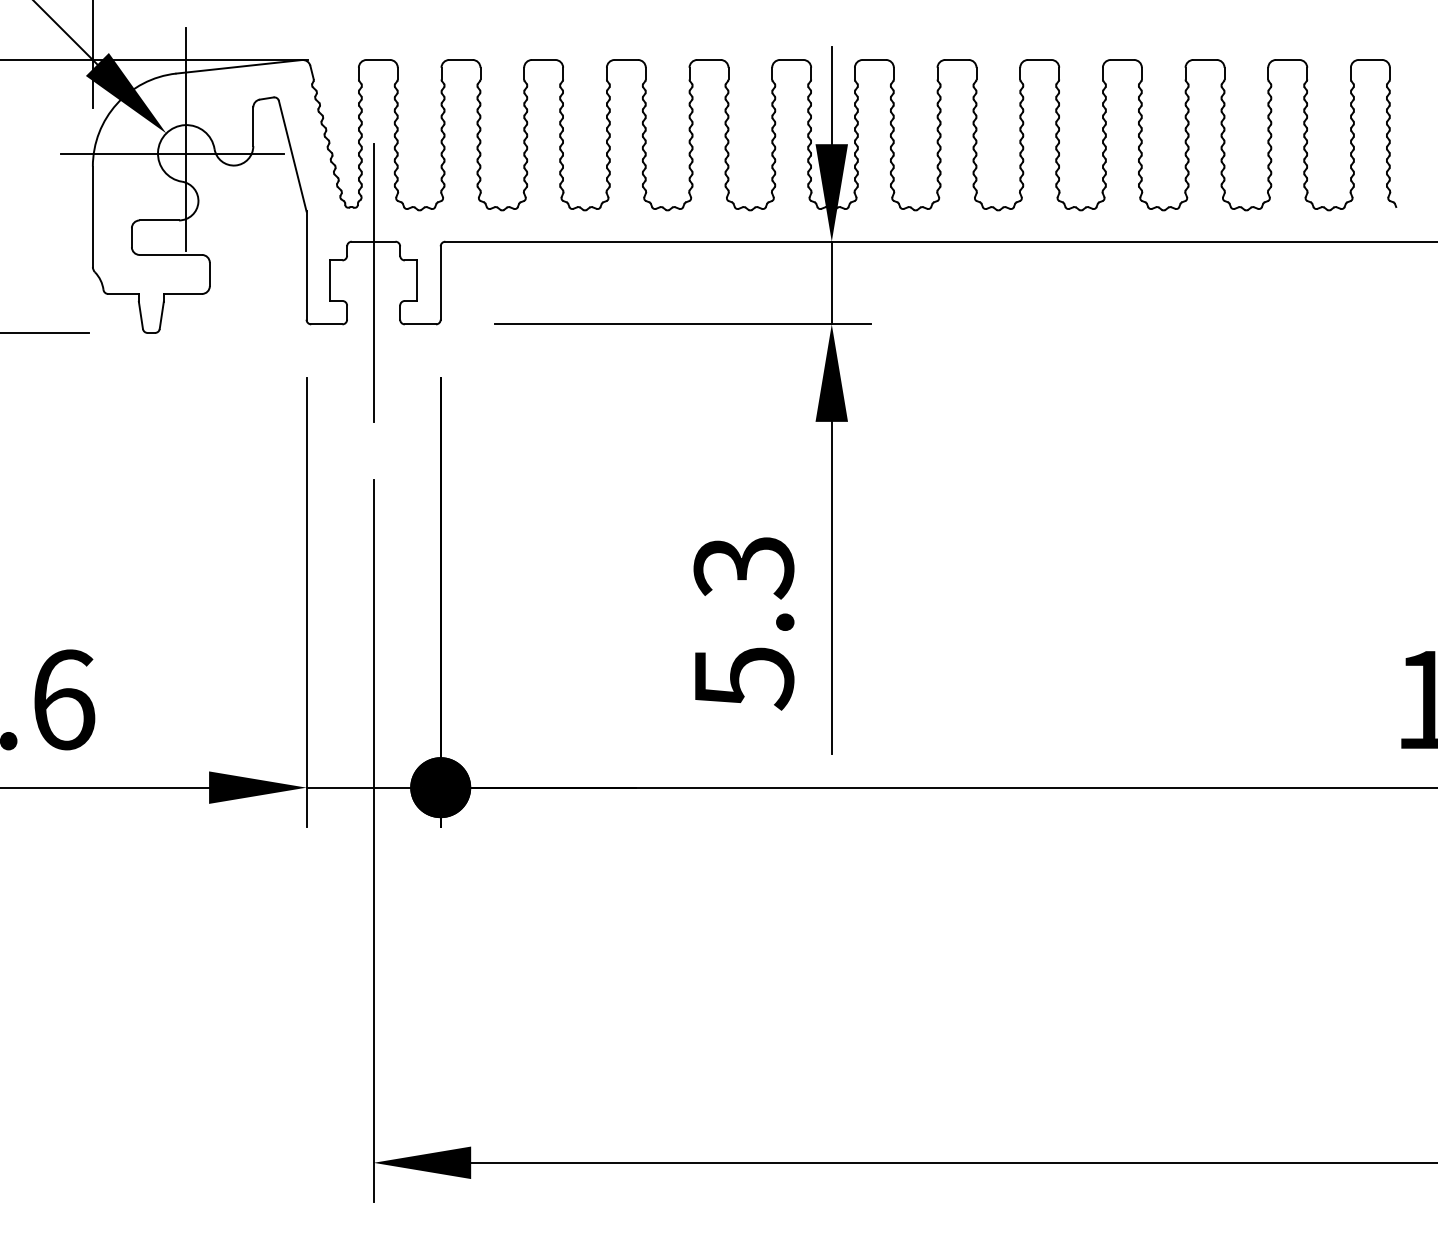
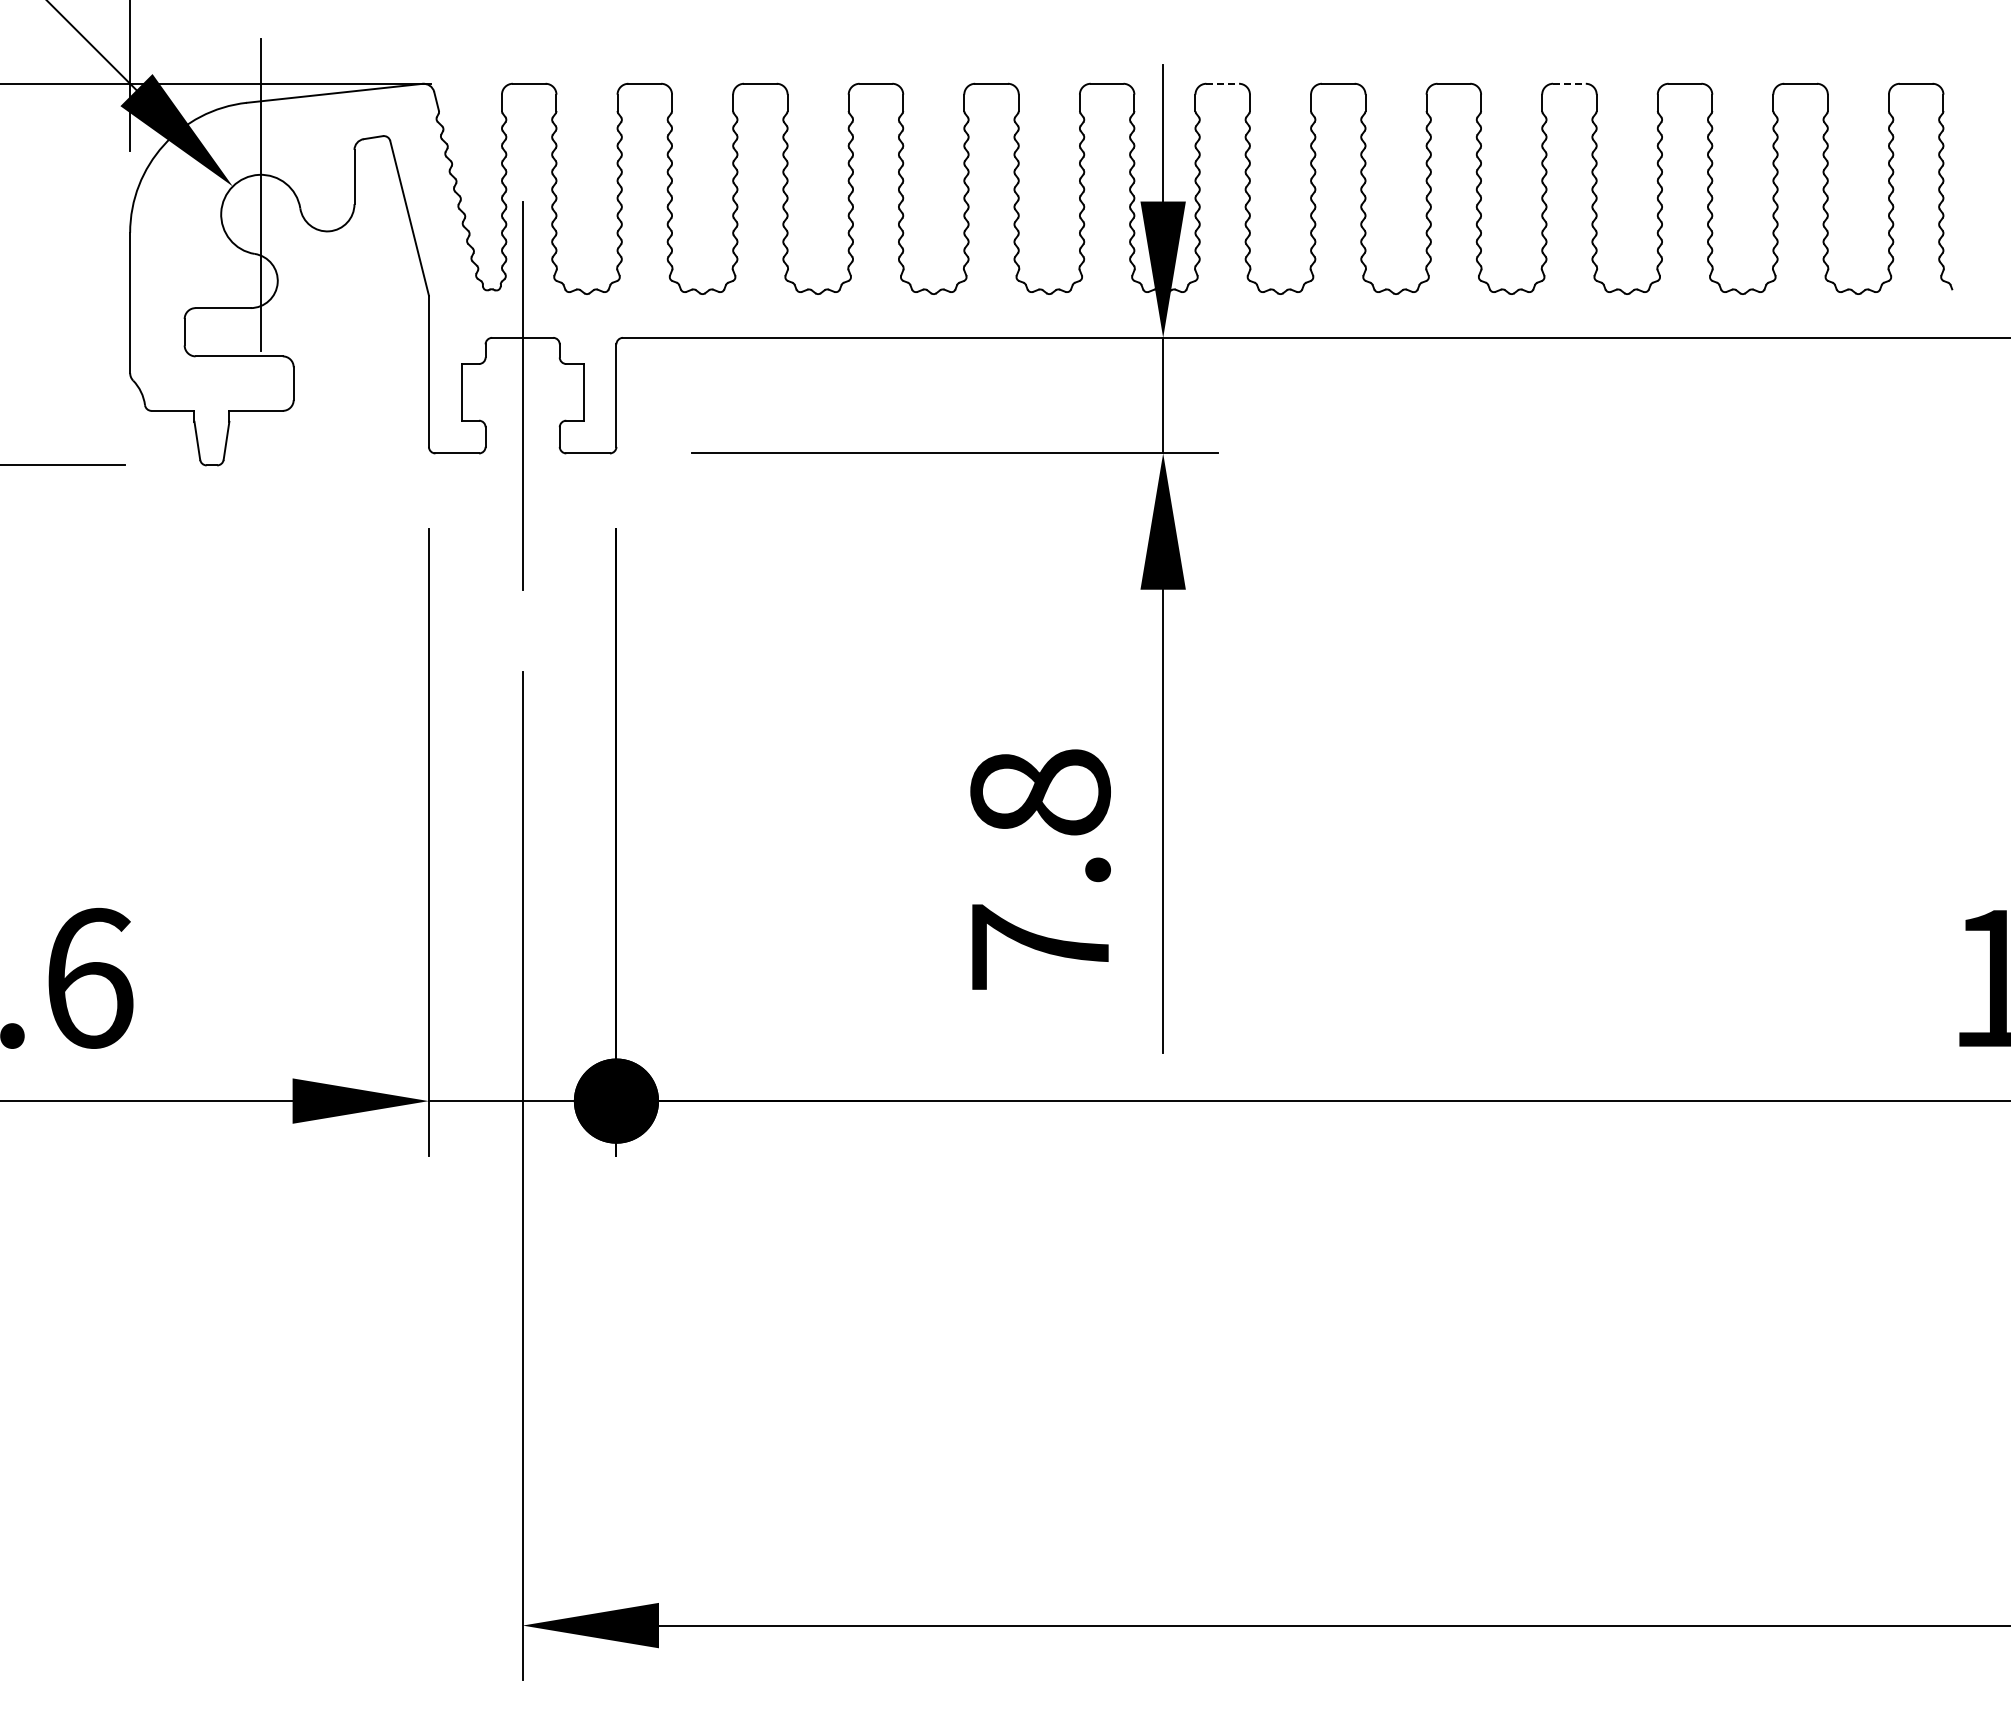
line: (874, 59) -> (1223, 83), solid -> dashed
line: (1122, 59) -> (1569, 83), solid -> dashed
line: (171, 153) -> (240, 214), removed
text: (744, 623) -> (1040, 871), 5.3 -> 7.8

